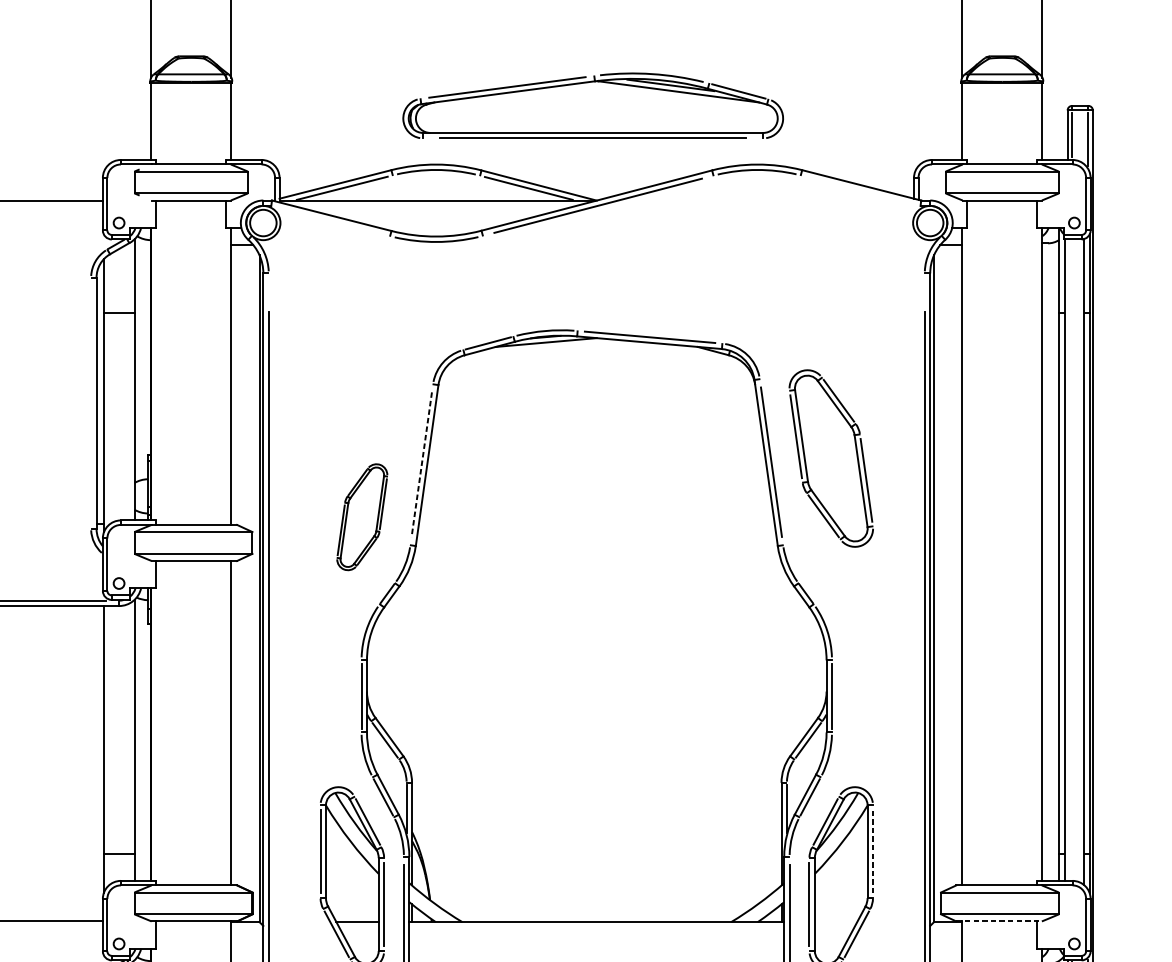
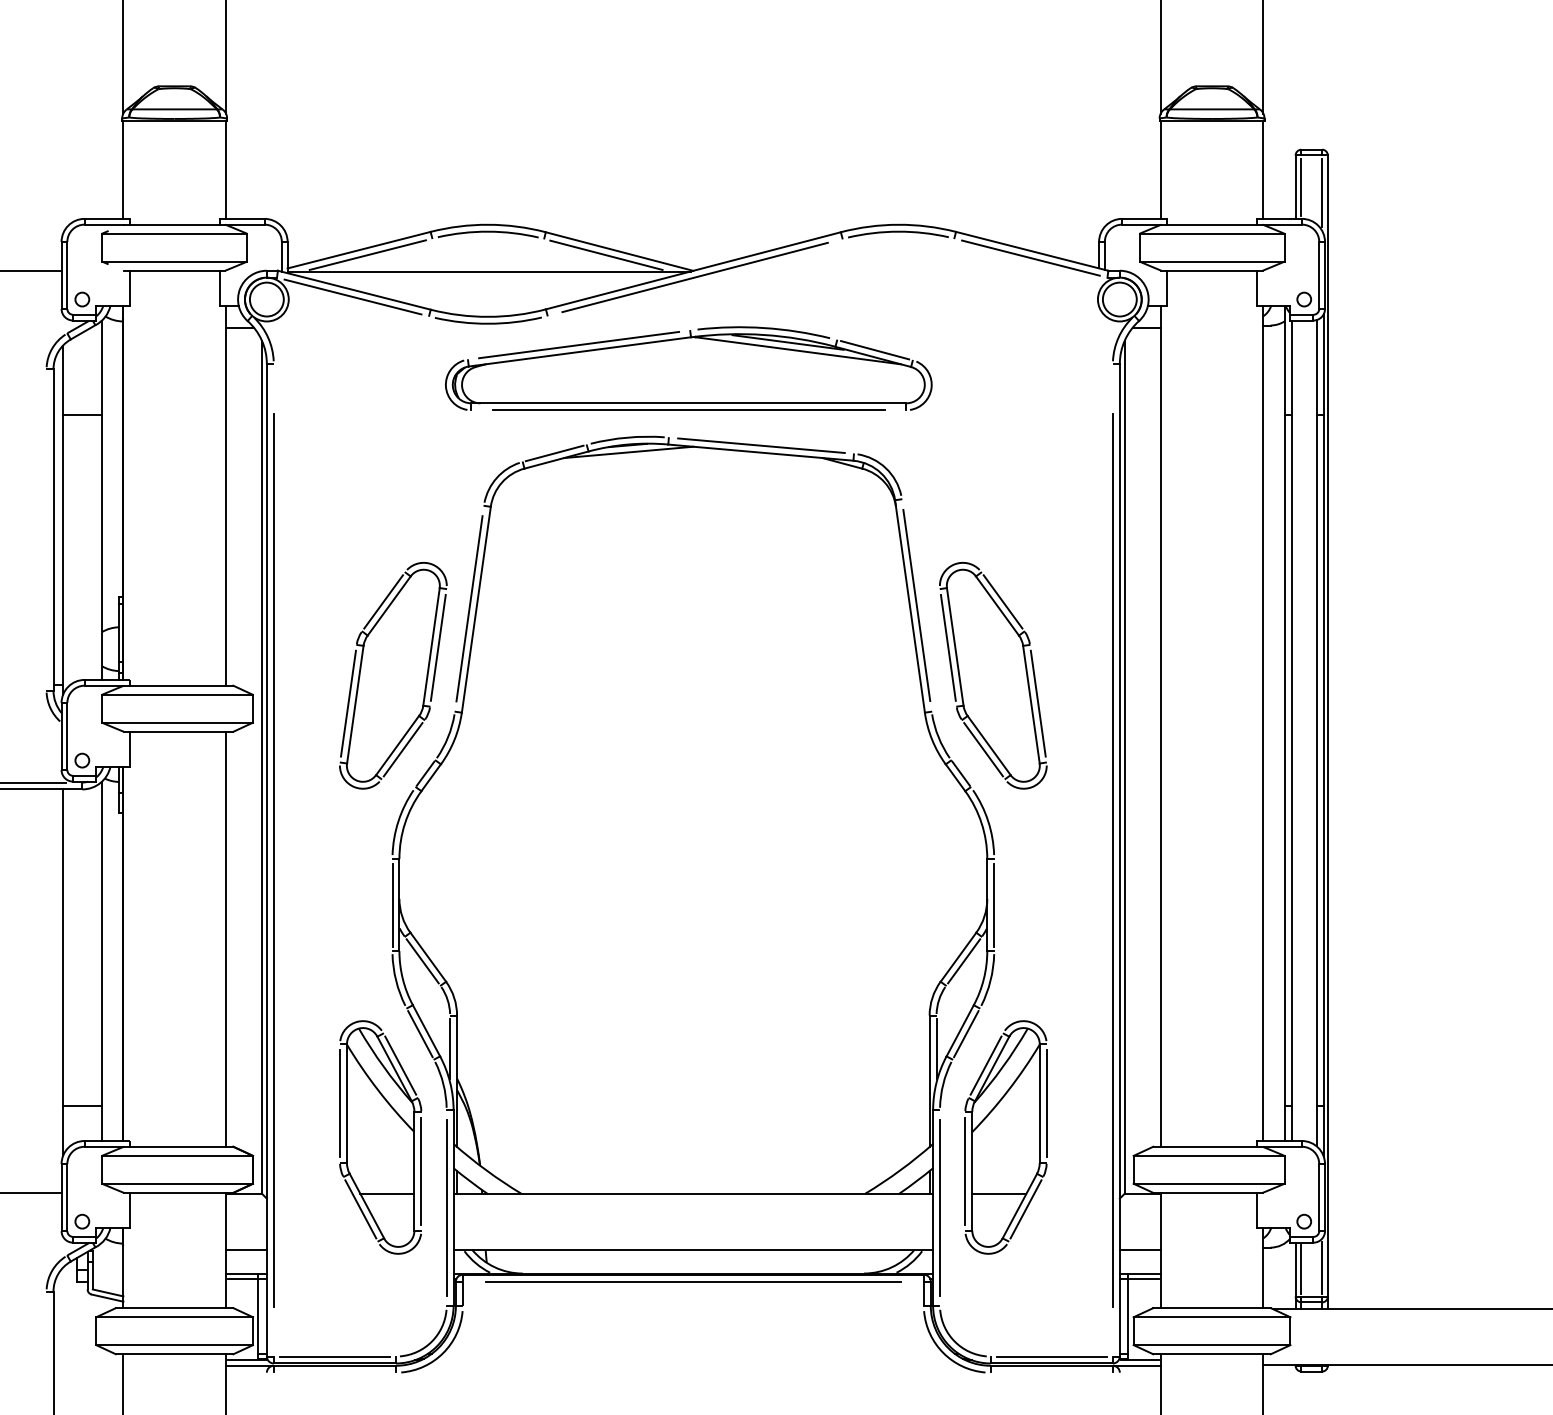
part: (592, 105) -> (688, 368), moved
line: (860, 190) -> (1030, 257), added
line: (330, 220) -> (352, 296), added
part: (831, 458) -> (993, 675), moved
line: (421, 464) -> (469, 608), dashed -> solid
part: (362, 516) -> (393, 675), size x1.67
line: (872, 851) -> (1046, 1103), dashed -> solid
line: (836, 921) -> (999, 1193), added
line: (998, 921) -> (1207, 1192), dashed -> solid

